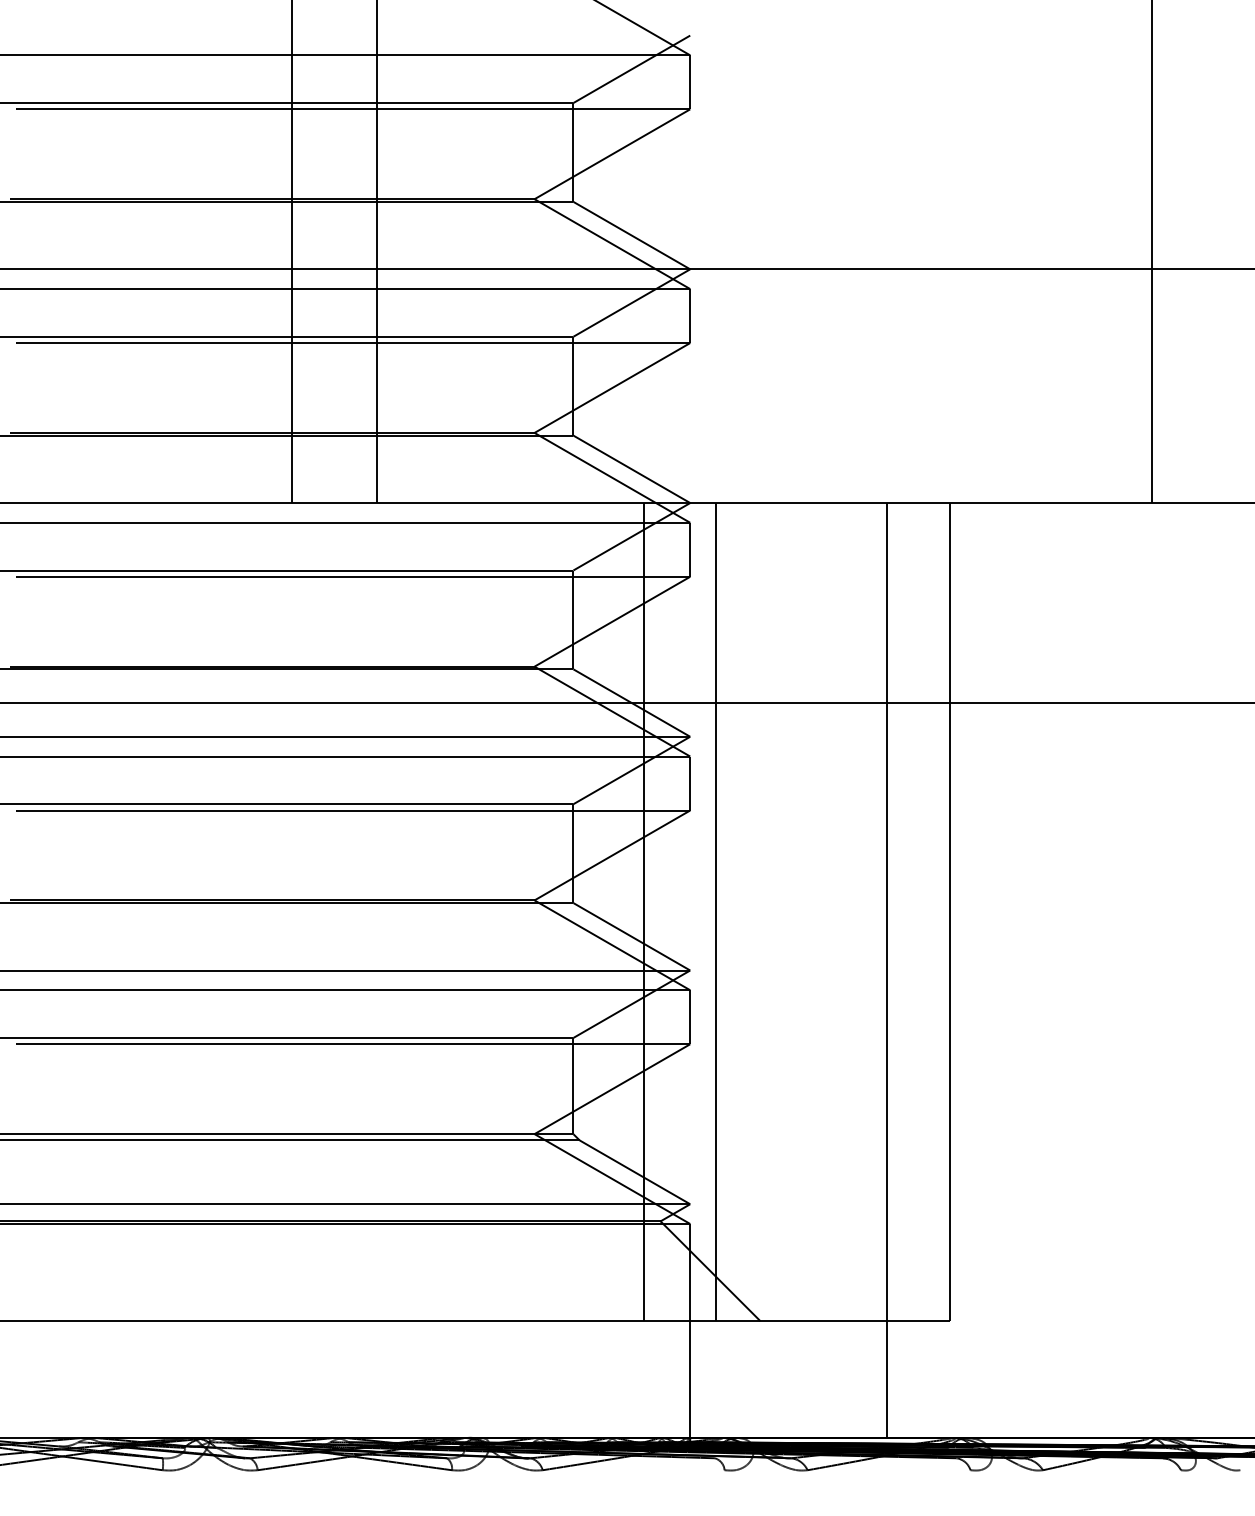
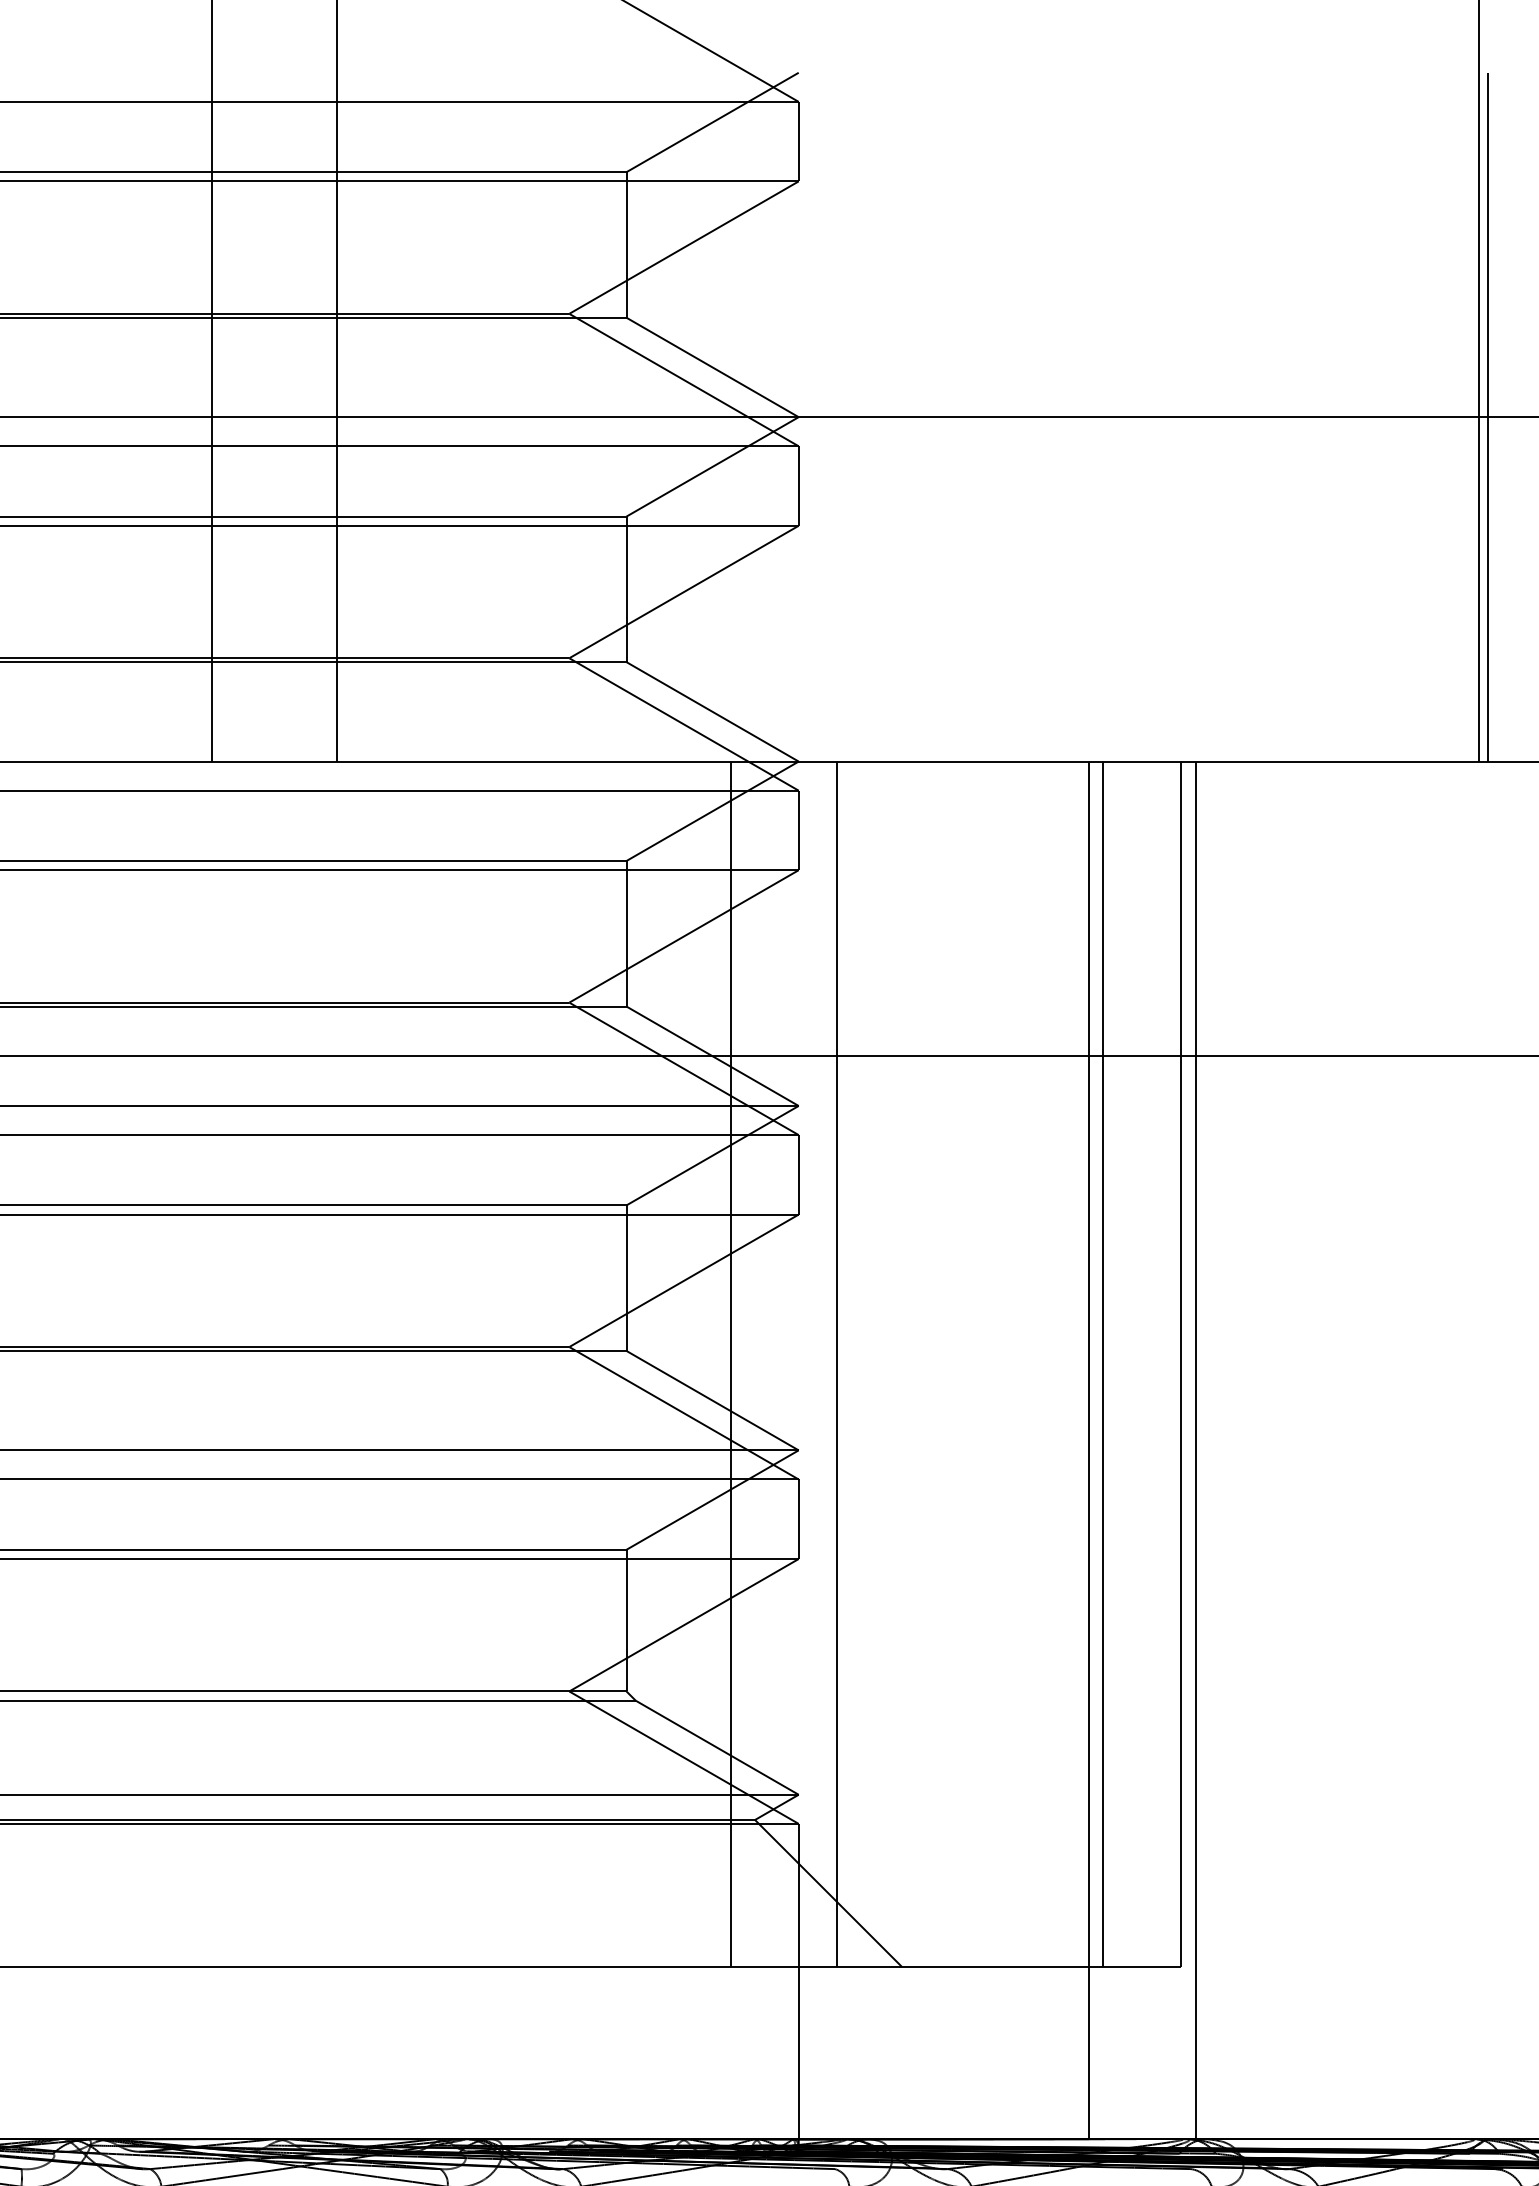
line: (1157, 269) -> (1487, 417), added
line: (896, 912) -> (1102, 1364), added
line: (960, 970) -> (1196, 1450), added

